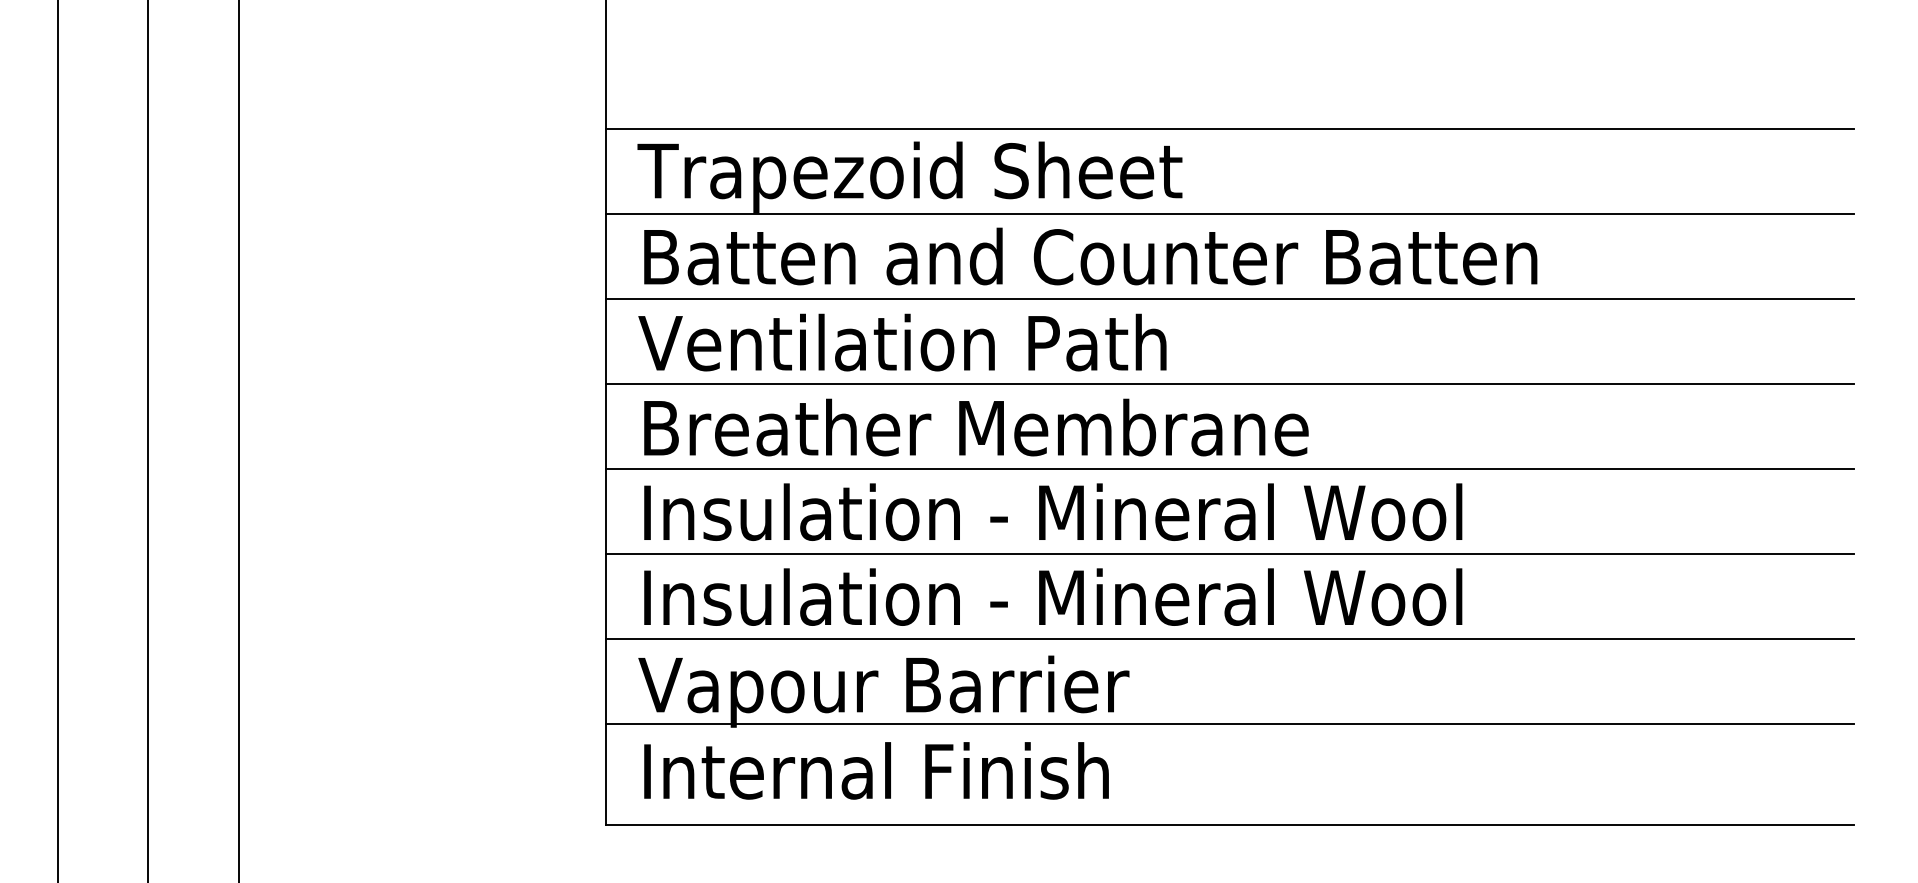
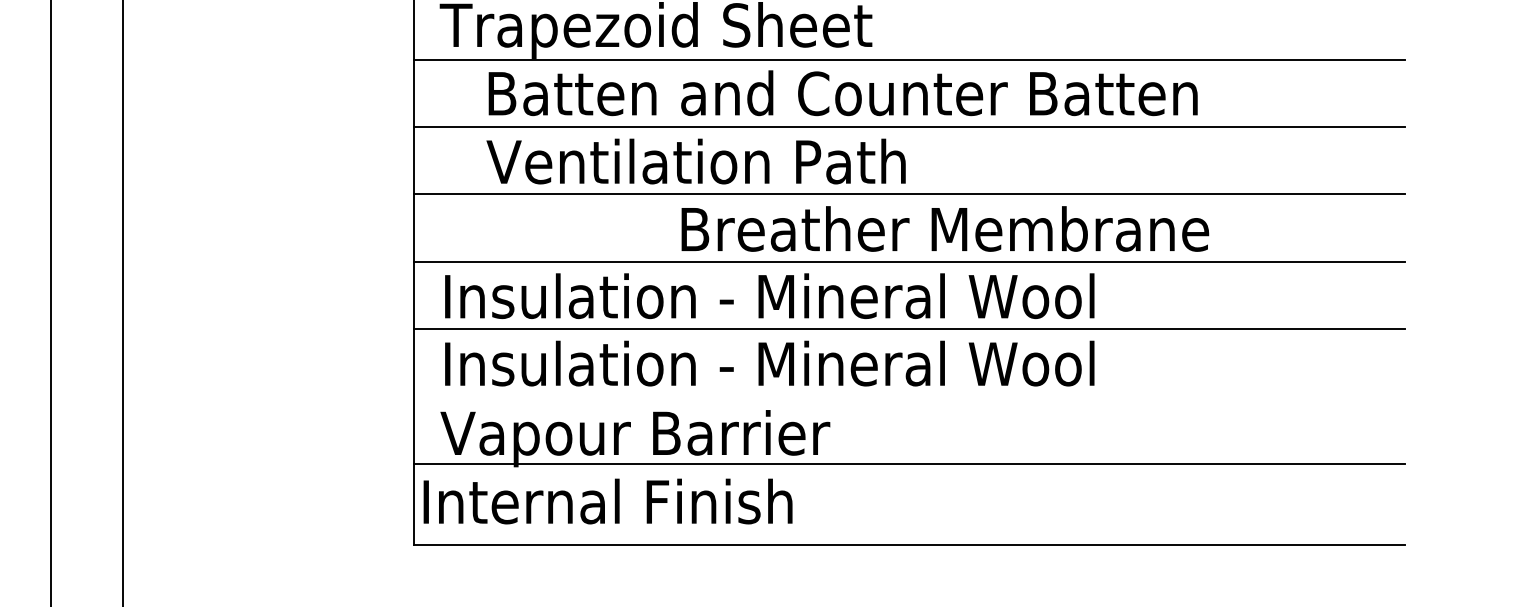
text: (1090, 256) -> (843, 93), moved
text: (902, 342) -> (696, 161), moved
text: (976, 427) -> (945, 228), moved
line: (1229, 638) -> (909, 396), removed
text: (876, 770) -> (608, 501), moved

